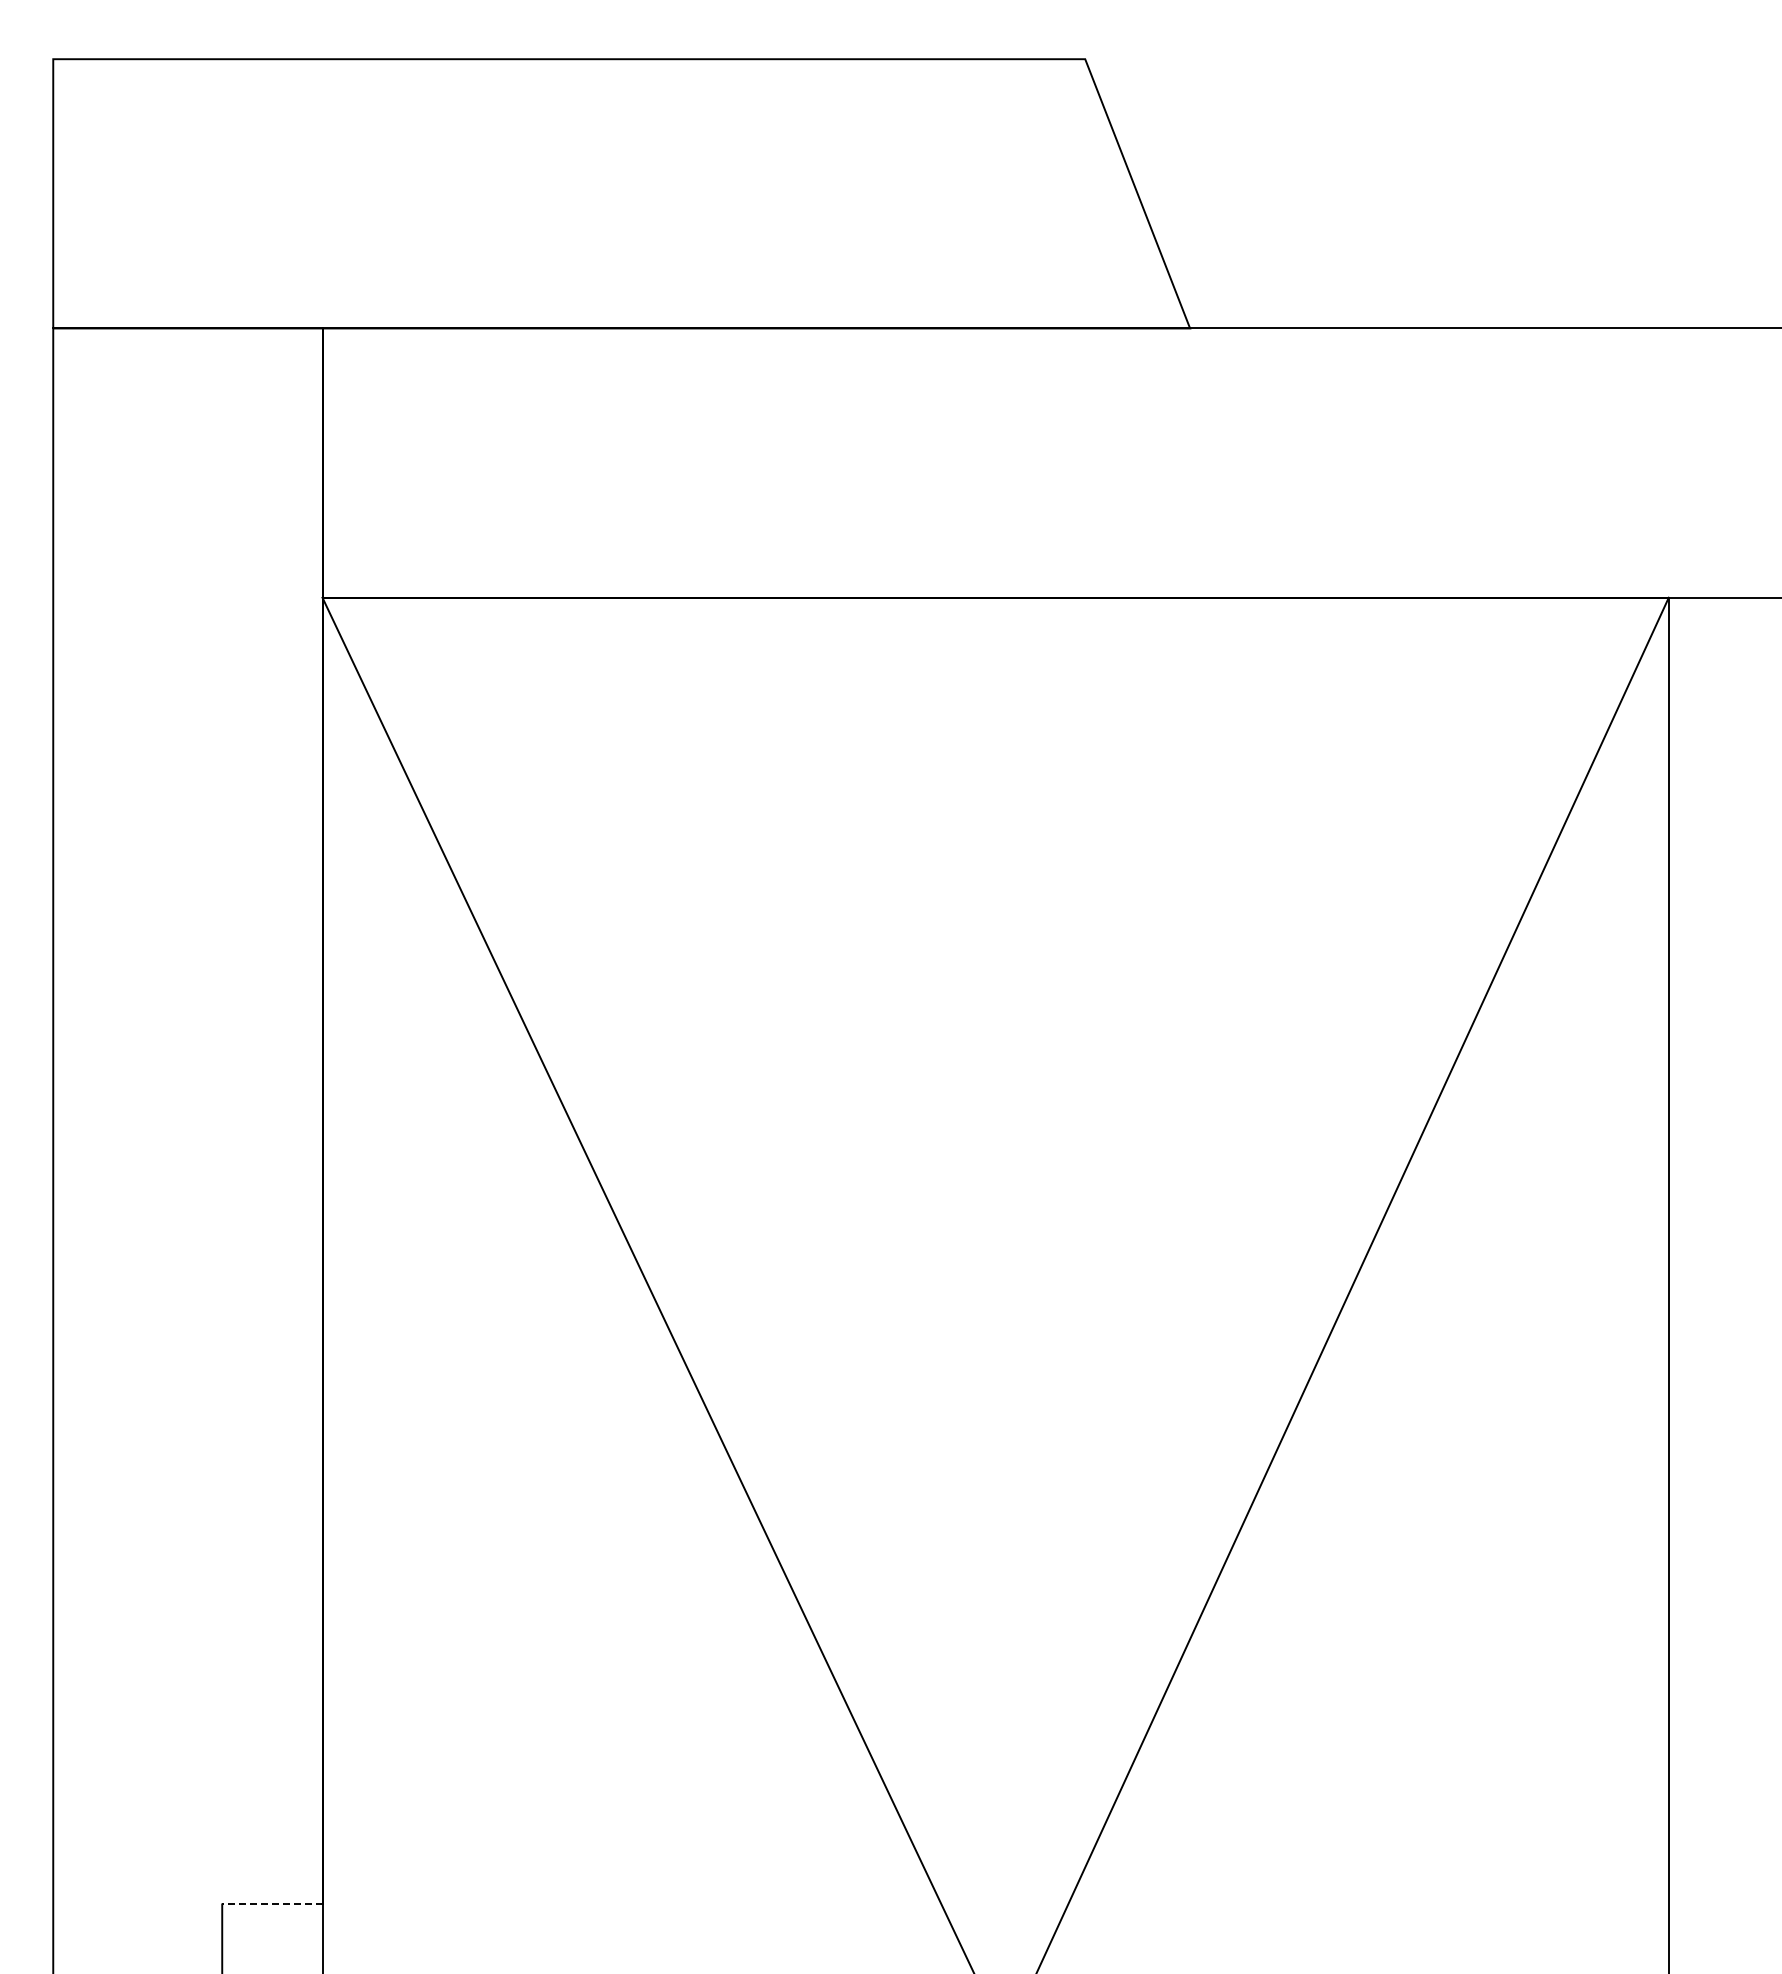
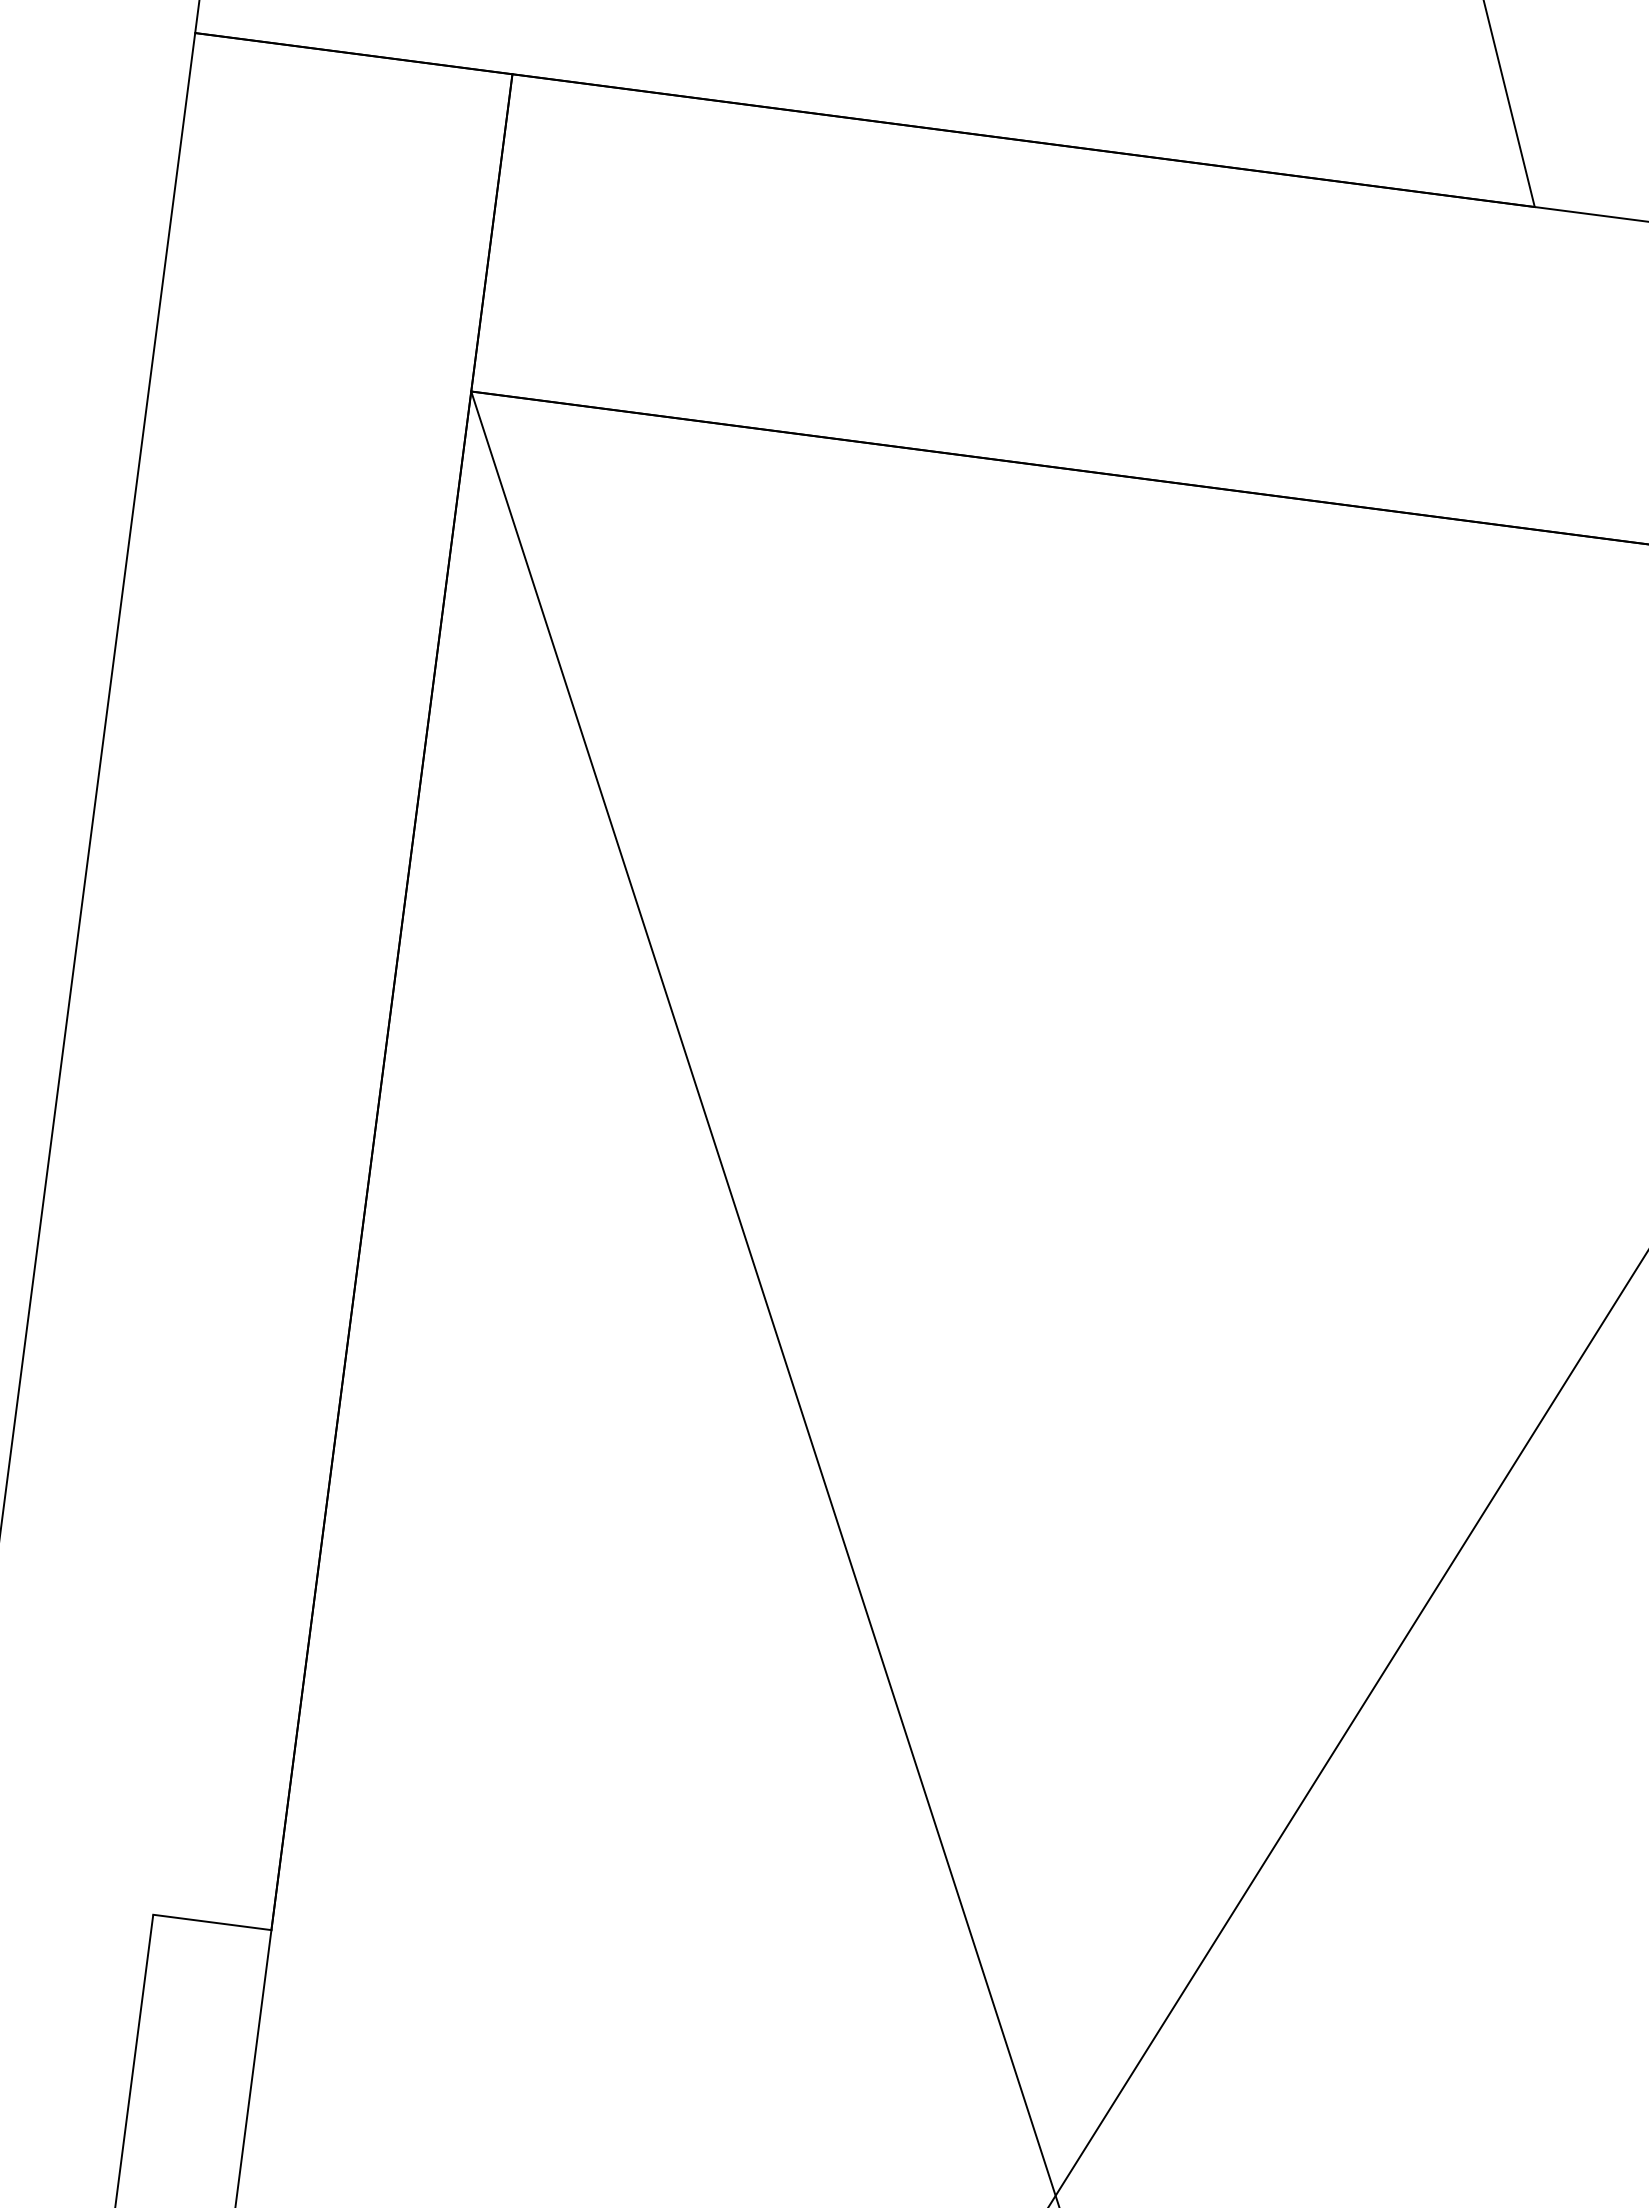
line: (271, 1903) -> (211, 1922), dashed -> solid

